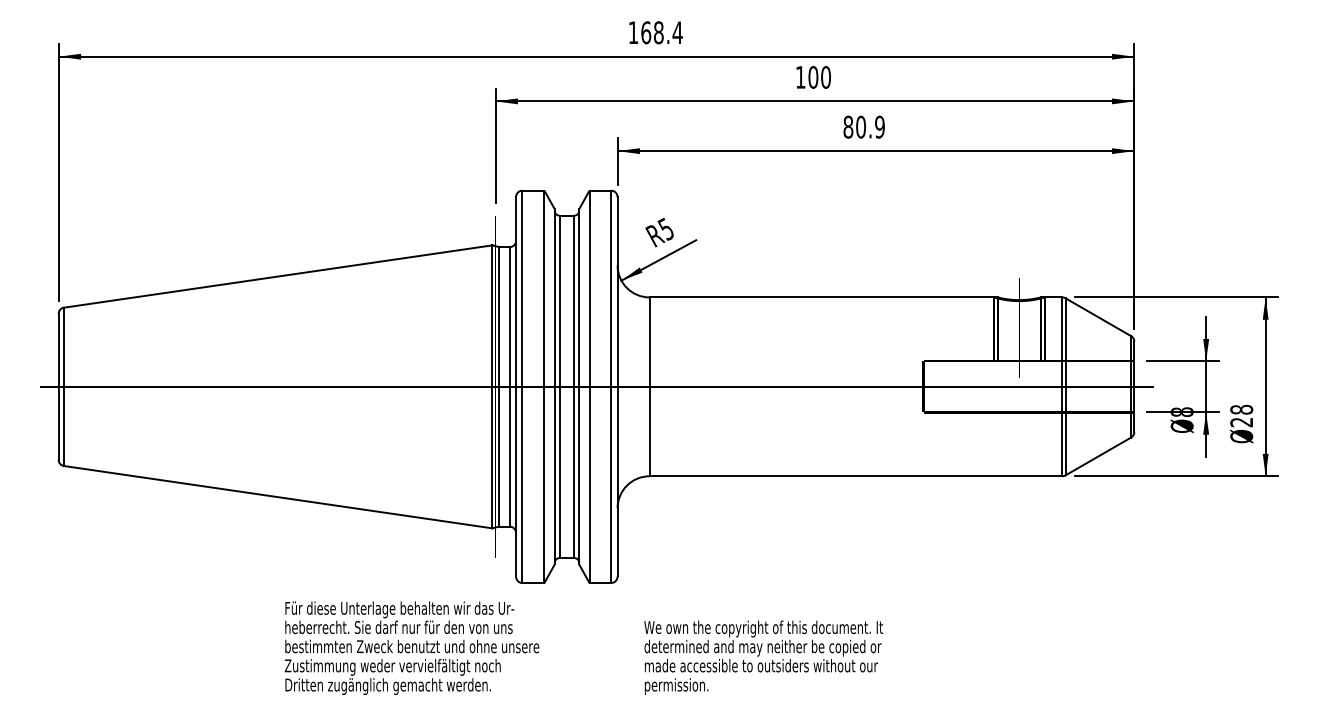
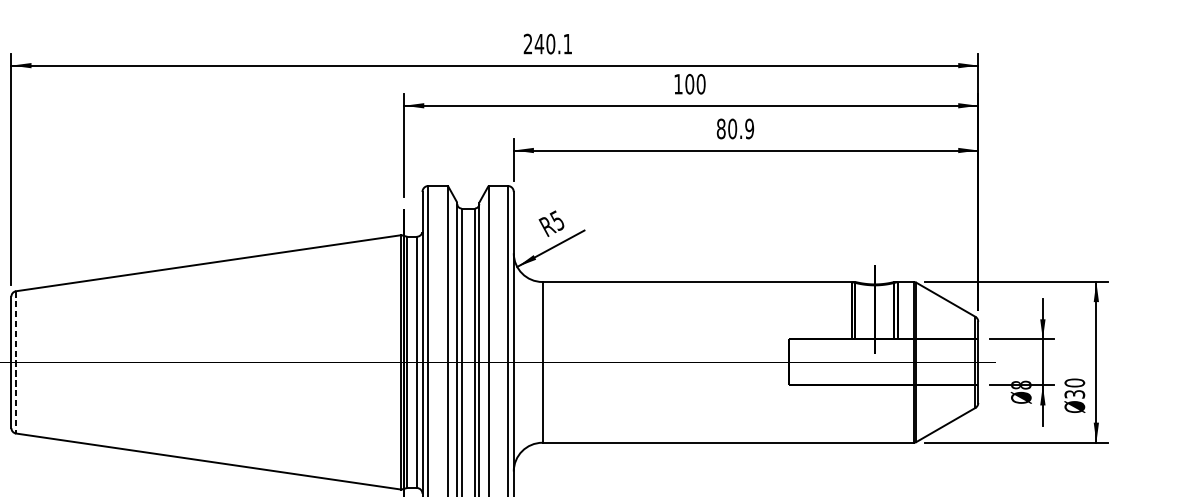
text: (655, 32) -> (547, 43), 168.4 -> 240.1
line: (63, 387) -> (15, 362), solid -> dashed
text: (1241, 415) -> (1074, 388), 28 -> 30

